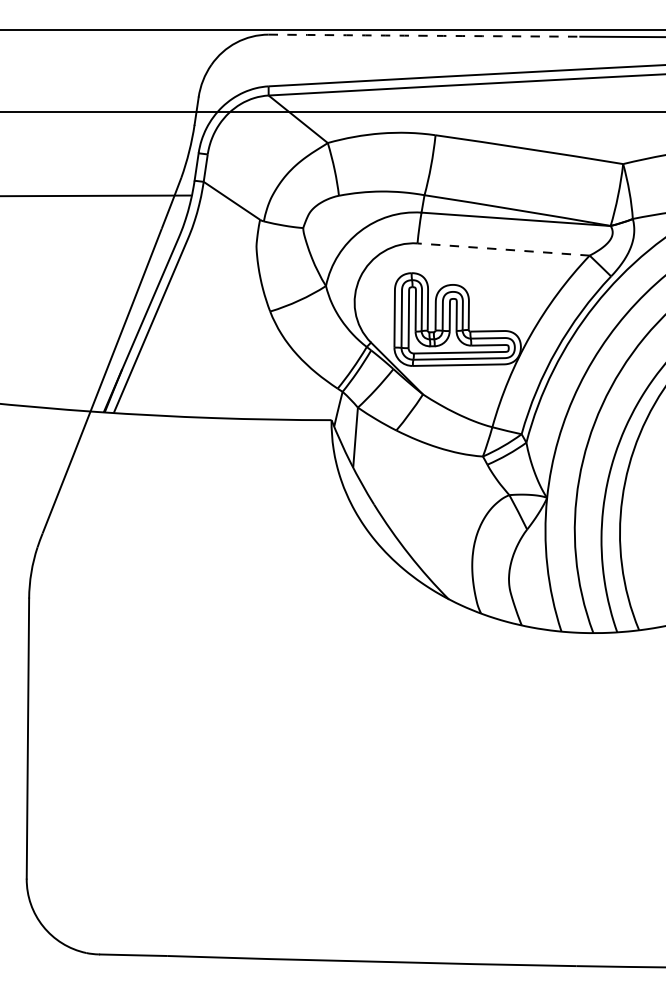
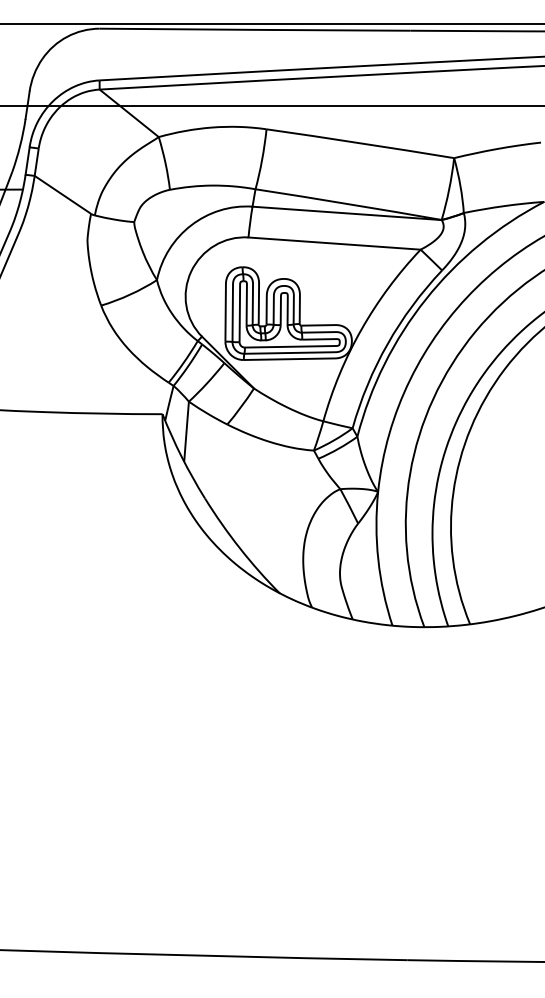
arc: (424, 35) -> (255, 29), dashed -> solid
line: (503, 249) -> (334, 243), dashed -> solid

